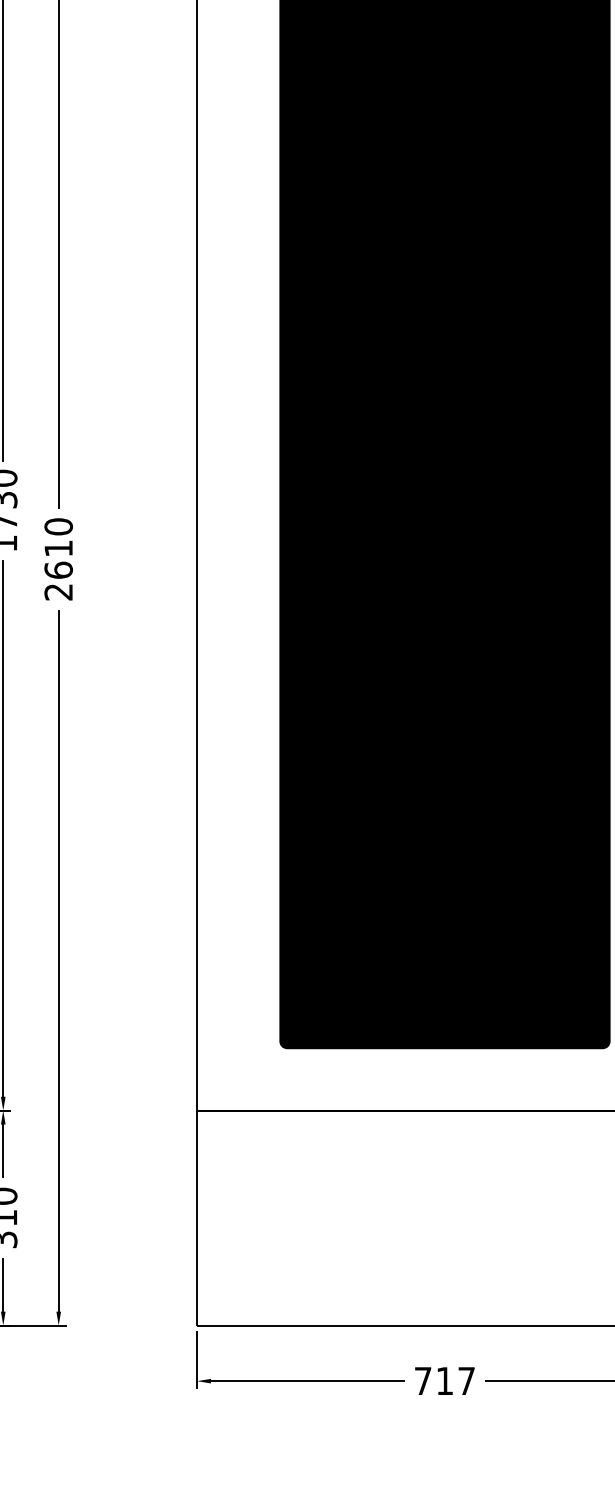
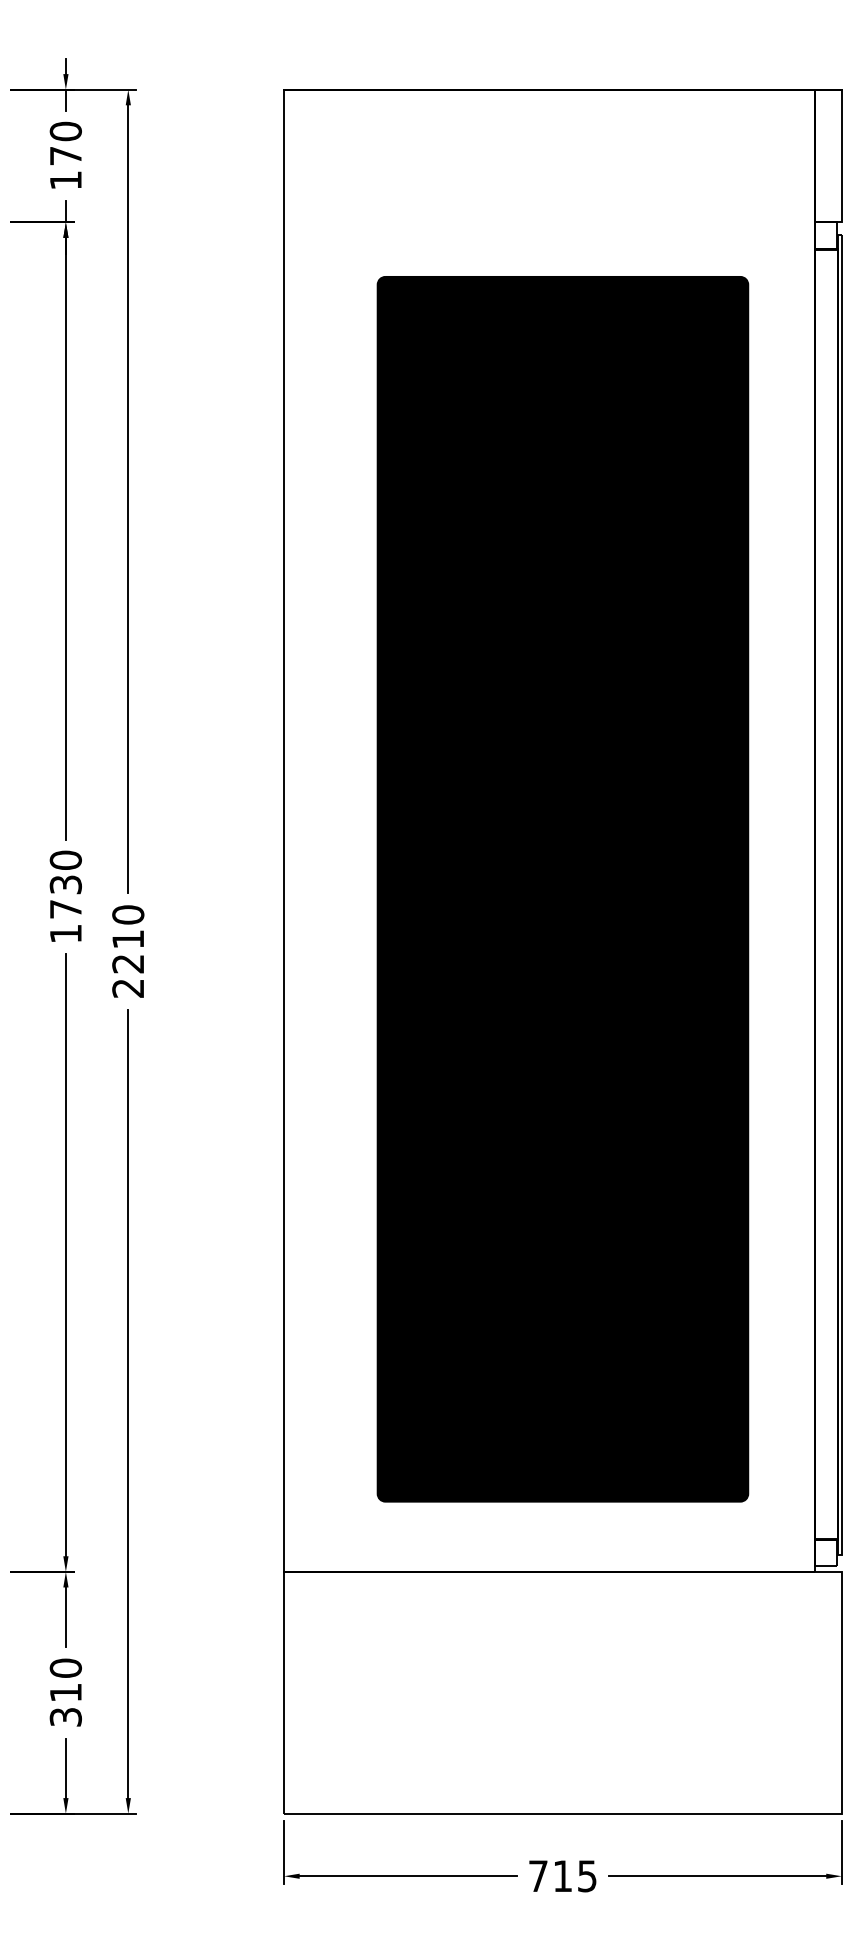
text: (58, 569) -> (128, 963), 2610 -> 2210
text: (466, 1381) -> (587, 1876), 717 -> 715

